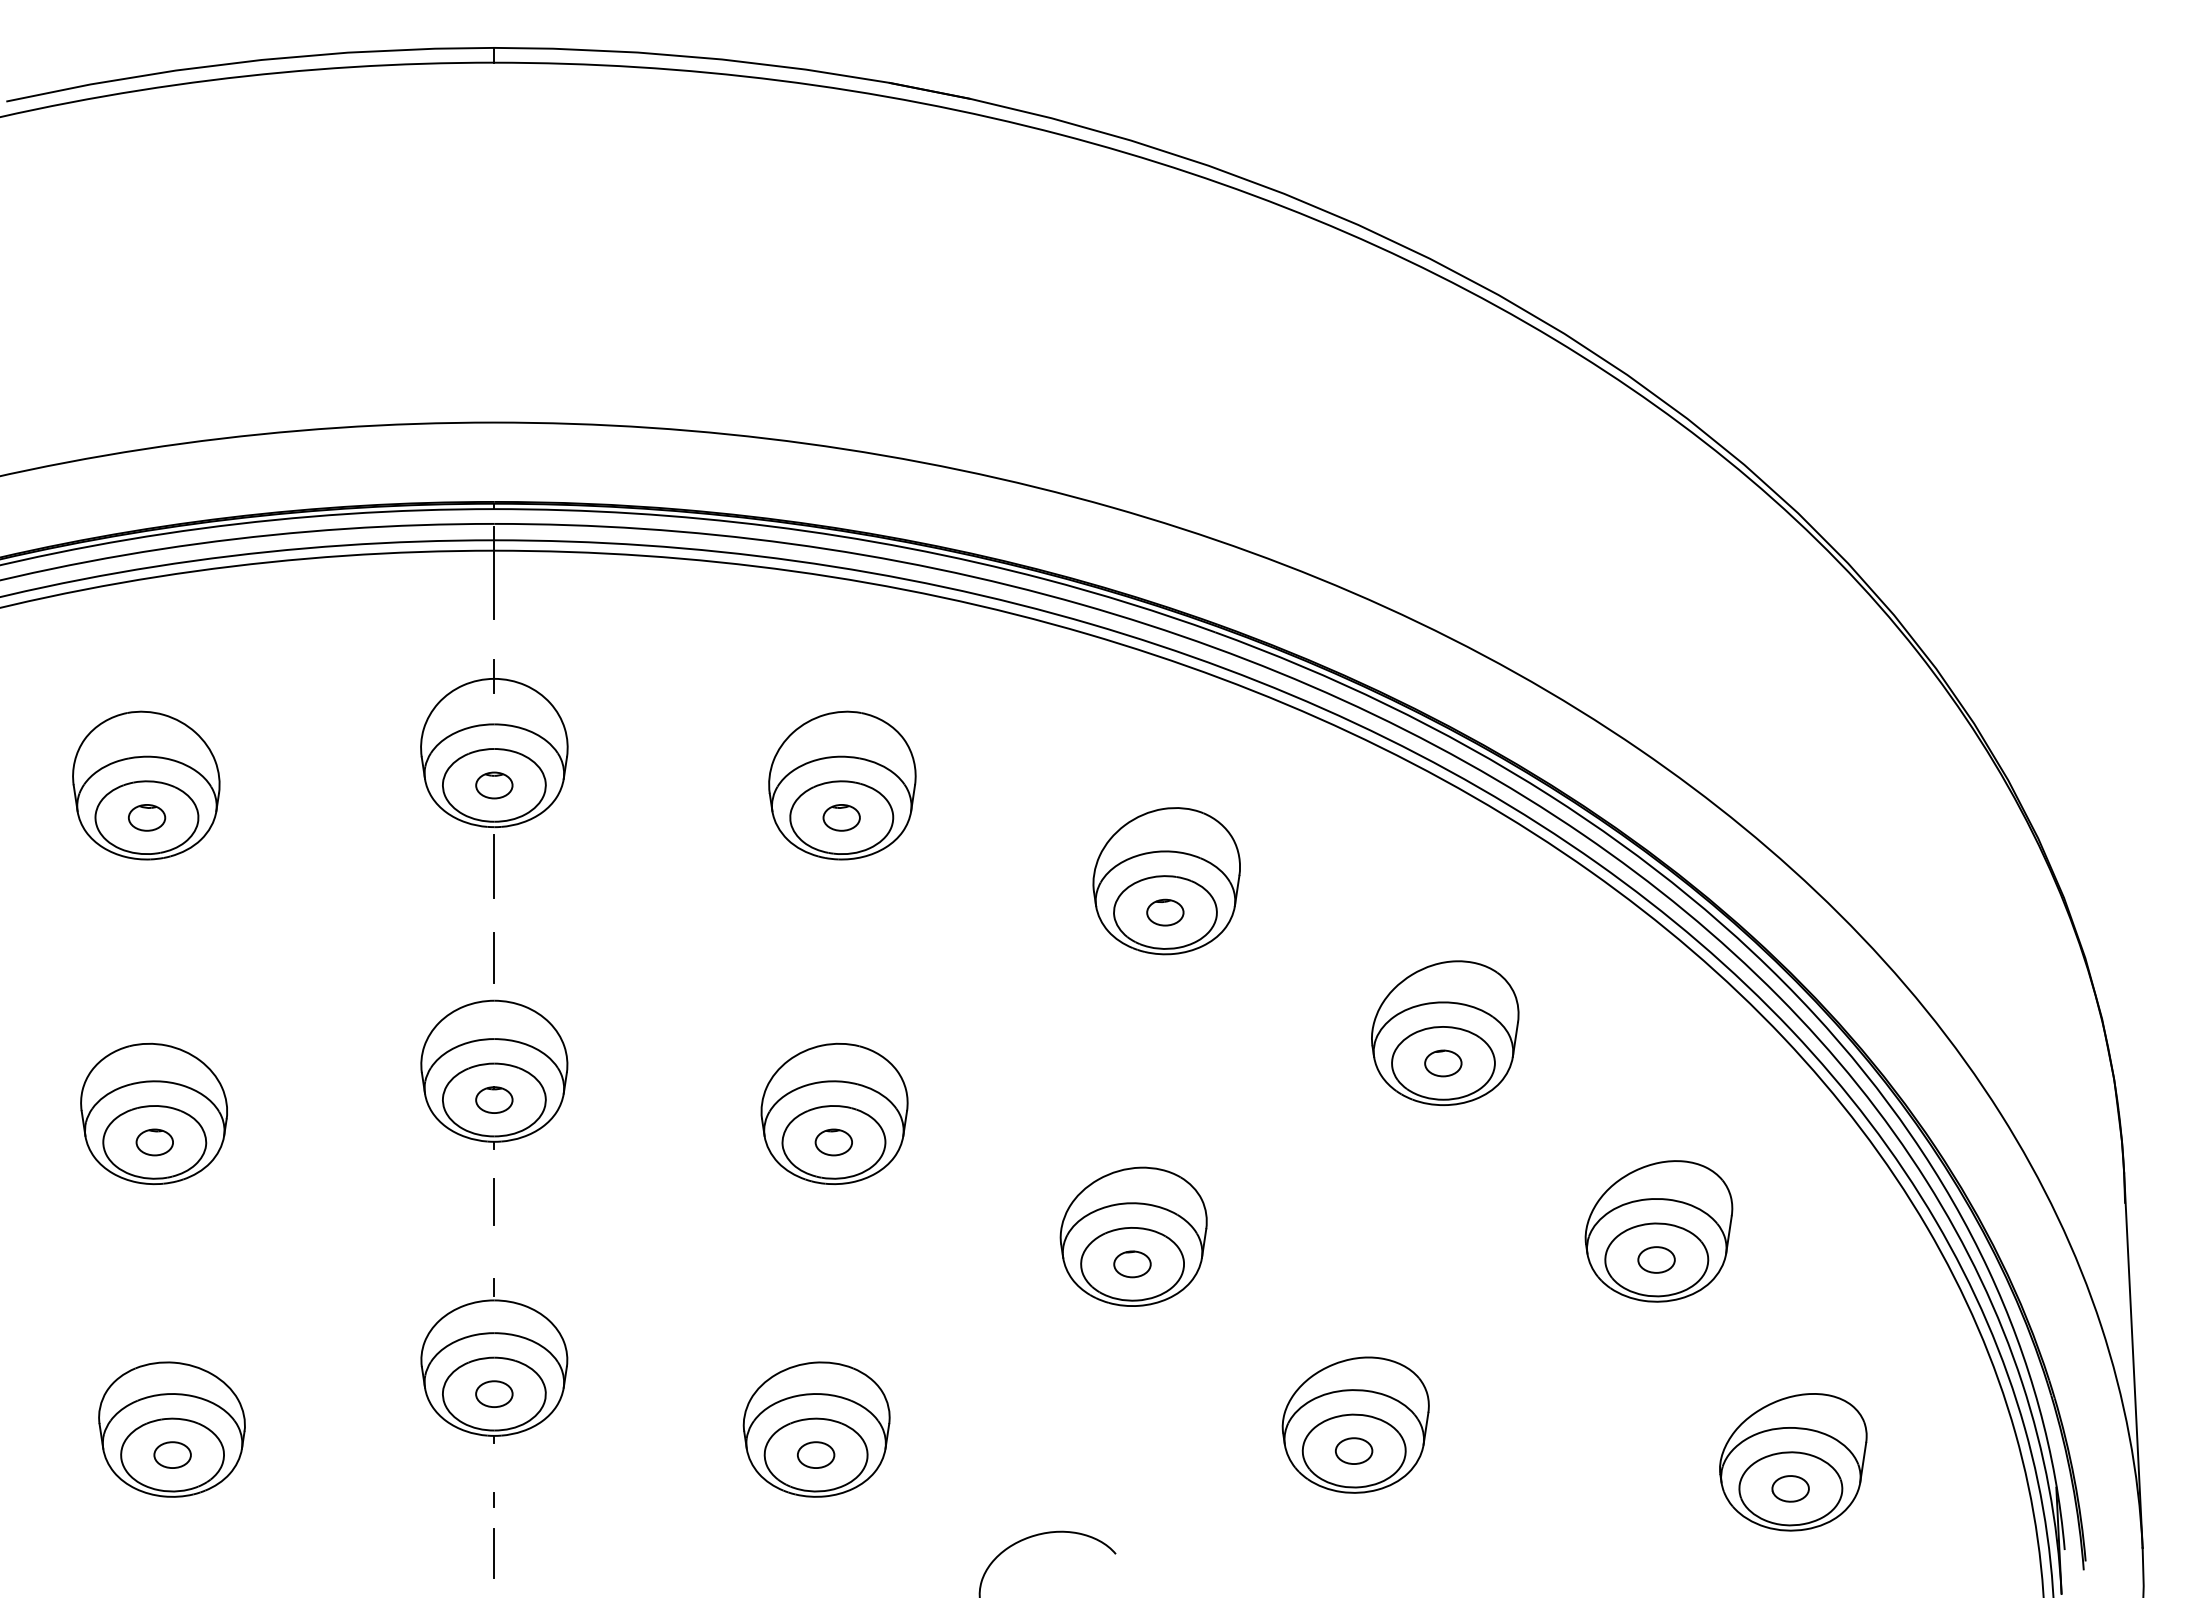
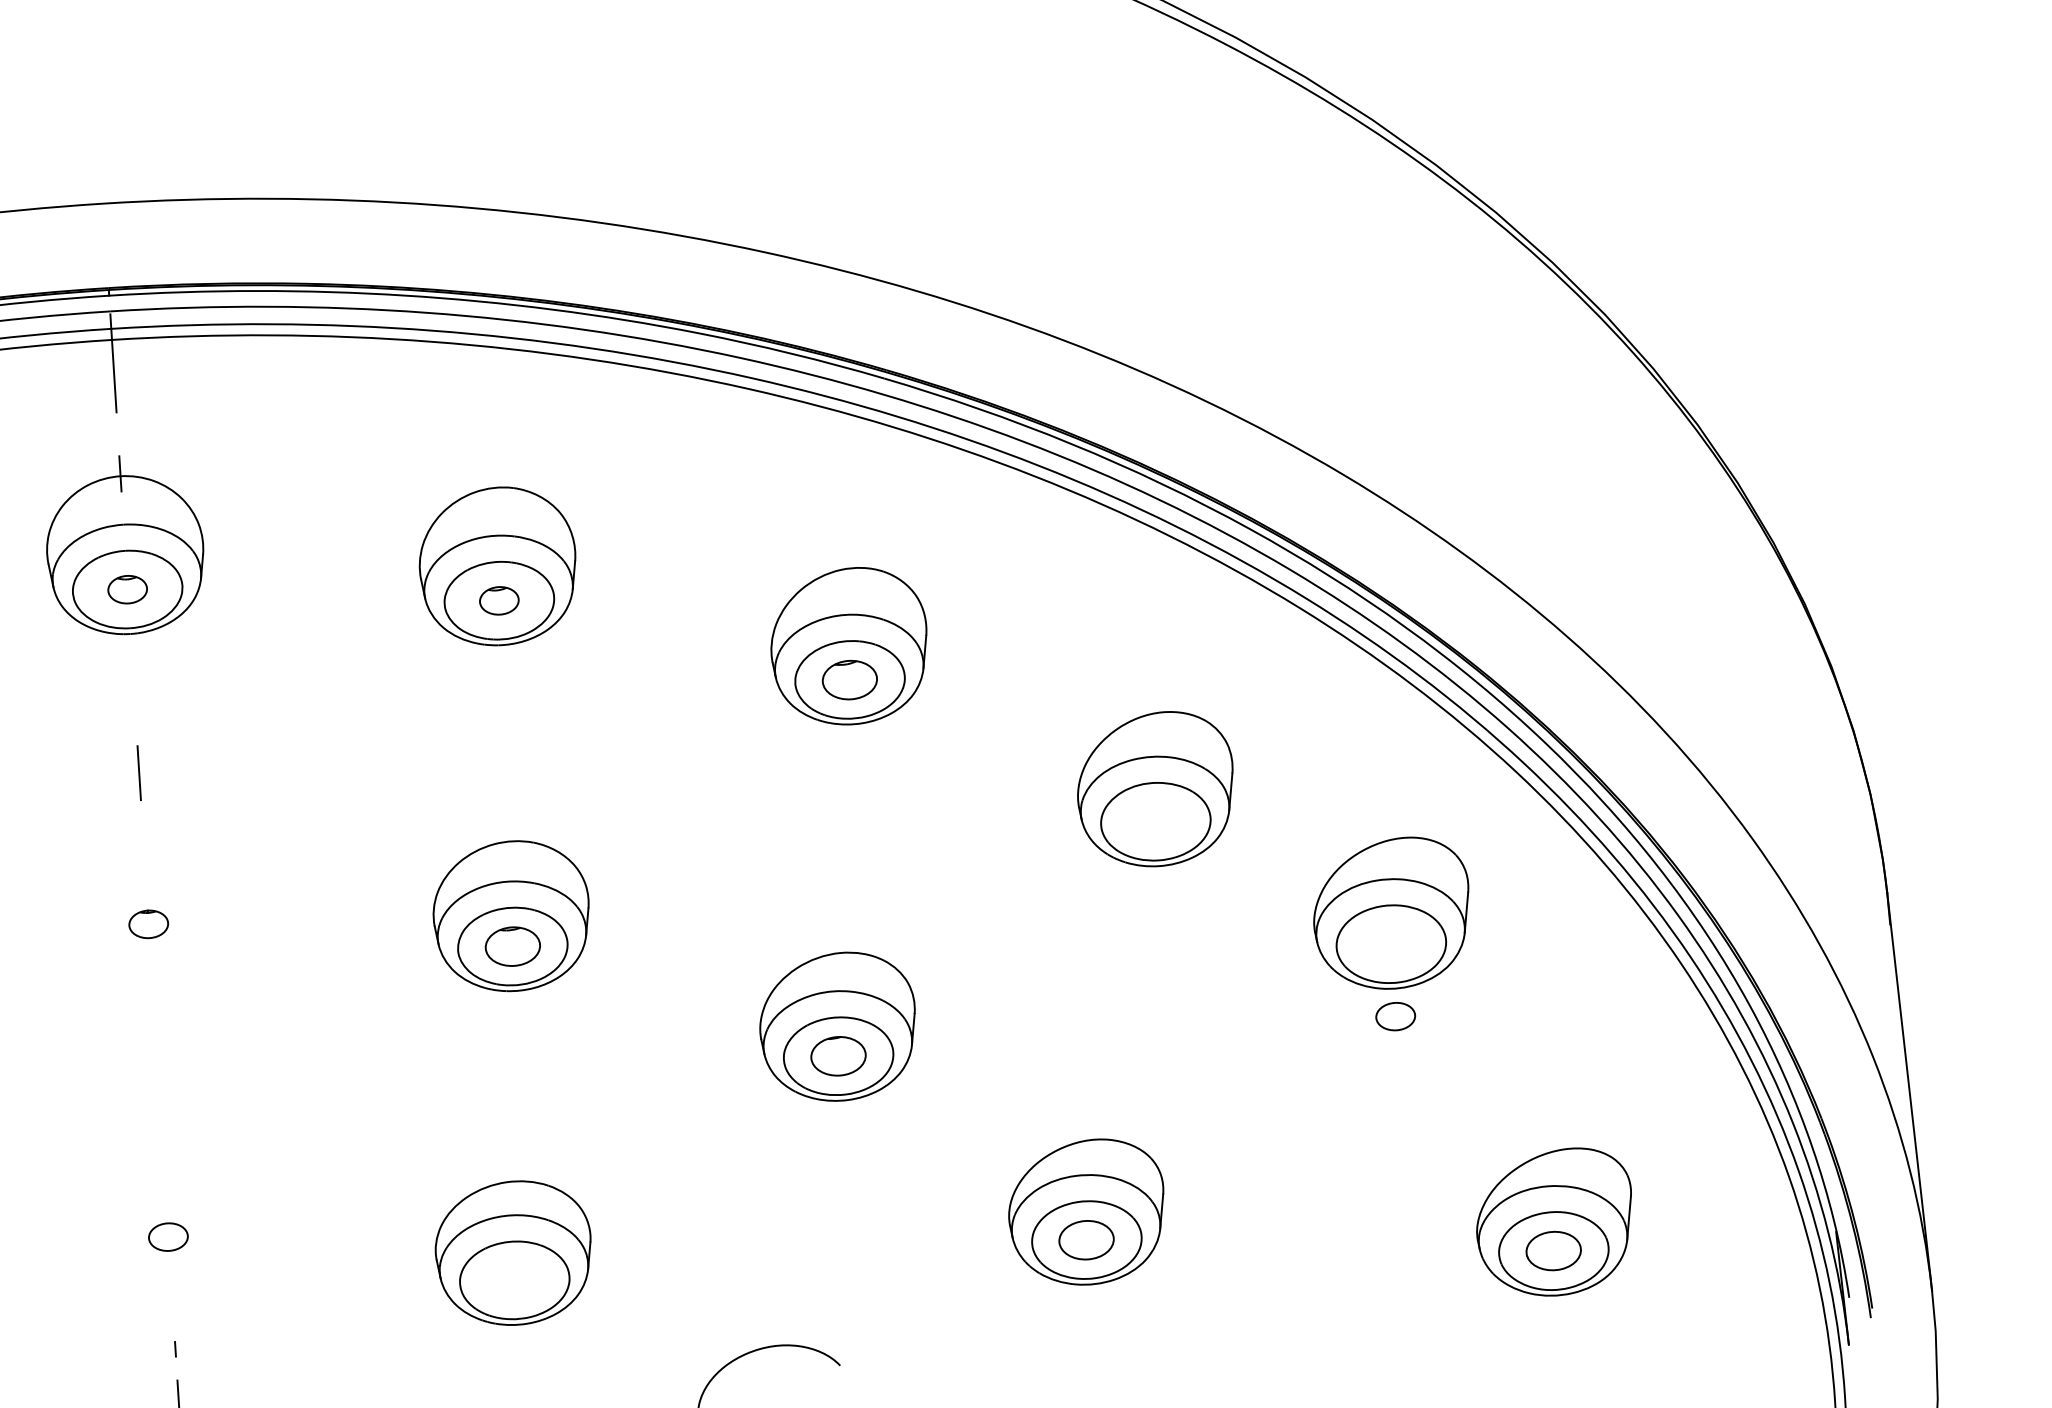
line: (494, 865) -> (133, 674), removed
part: (1165, 912) -> (850, 679), size x1.4
part: (1443, 1063) -> (1155, 821), removed
part: (494, 1074) -> (147, 897), removed
part: (833, 1142) -> (512, 946), size x1.4
line: (494, 1201) -> (155, 1032), removed
part: (1658, 1231) -> (1391, 913), moved
part: (1132, 1264) -> (838, 1056), size x1.4
part: (494, 1360) -> (166, 1201), removed
part: (1354, 1450) -> (1087, 1239), size x1.4
part: (816, 1454) -> (515, 1279), removed
part: (1790, 1488) -> (1553, 1250), size x1.4

